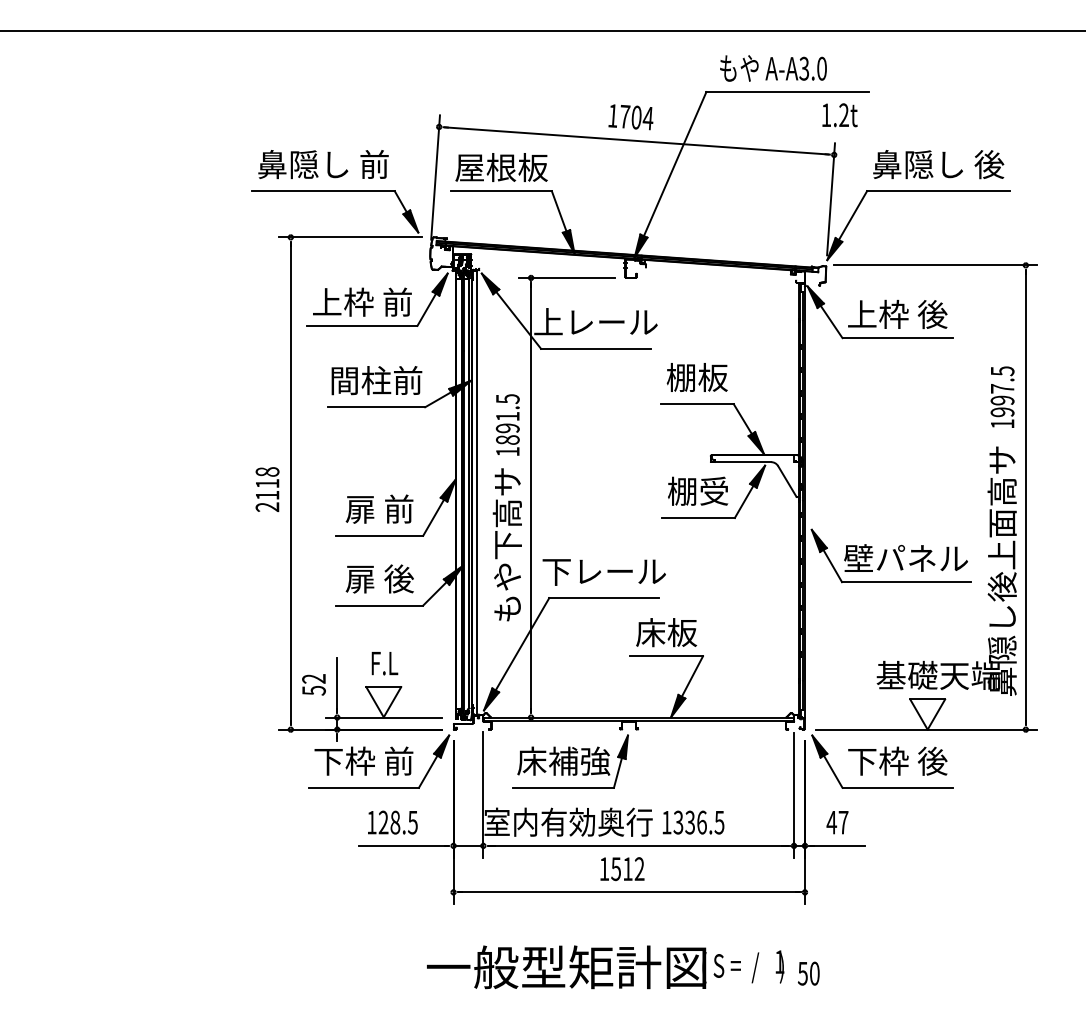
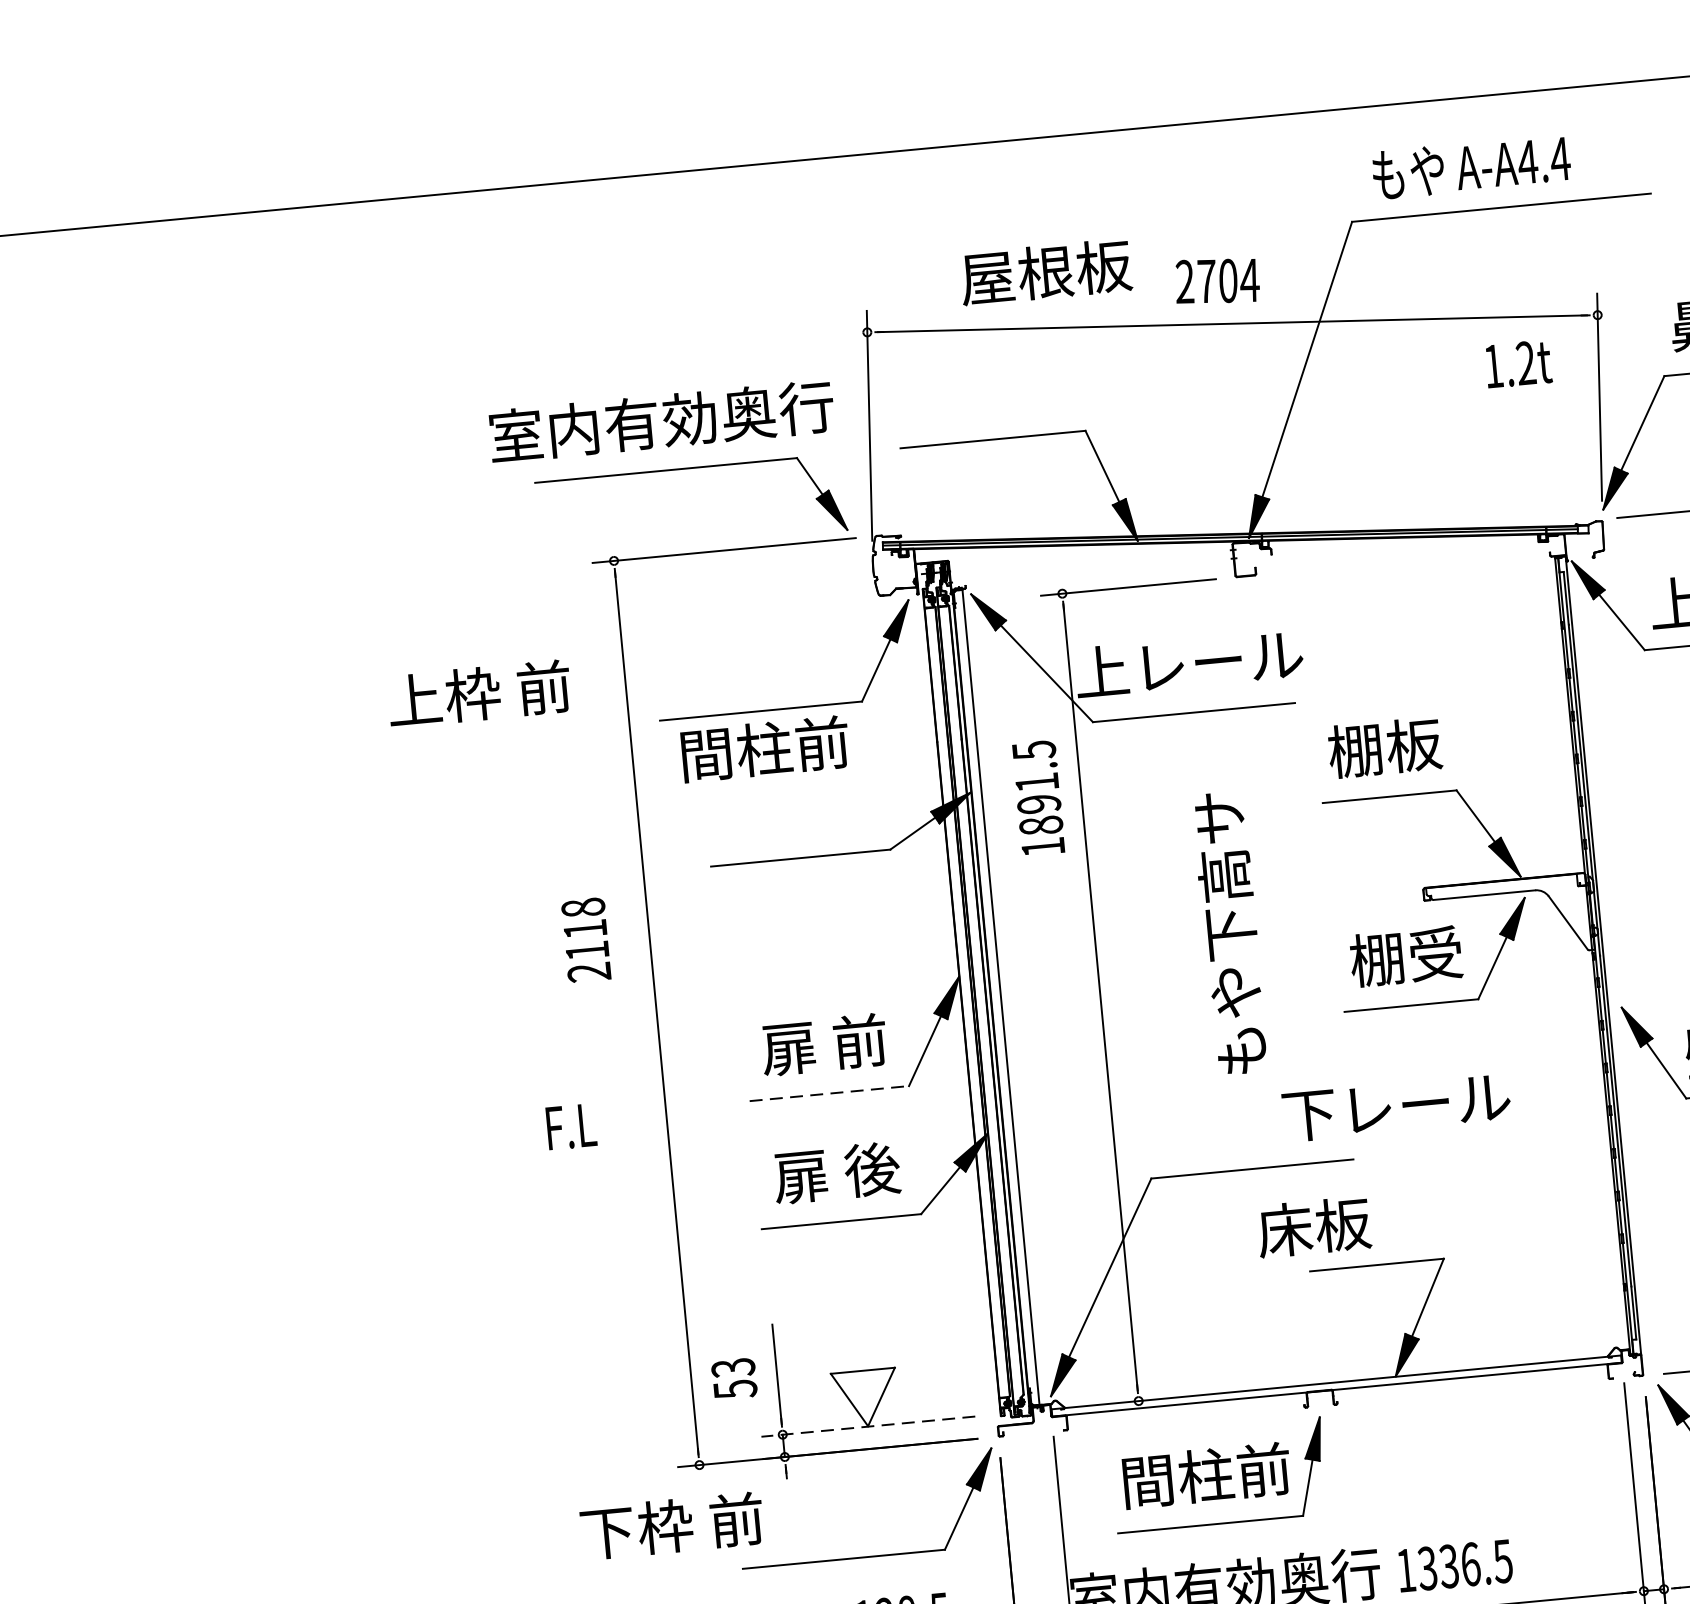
text: (813, 68) -> (1544, 160), A-A3.0 -> A-A4.4
text: (612, 115) -> (1183, 281), 1704 -> 2704
text: (839, 115) -> (1517, 364), moved
text: (323, 164) -> (661, 421), 鼻隠し 前 -> 室内有効奥行
text: (501, 167) -> (1045, 272), moved
text: (362, 301) -> (479, 692), moved
text: (376, 380) -> (764, 748), moved
text: (507, 424) -> (1037, 797), moved
text: (267, 489) -> (586, 939), moved
line: (380, 535) -> (830, 1092), solid -> dashed
text: (506, 544) -> (1228, 932), moved
text: (603, 572) -> (1395, 1108), moved
text: (666, 632) -> (1313, 1226), moved
text: (384, 663) -> (570, 1126), moved
text: (313, 678) -> (732, 1367), 52 -> 53
line: (383, 717) -> (867, 1426), solid -> dashed
text: (363, 760) -> (671, 1524), moved
text: (563, 760) -> (1205, 1474), 床補強 -> 間柱前

